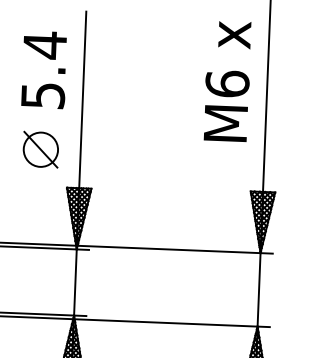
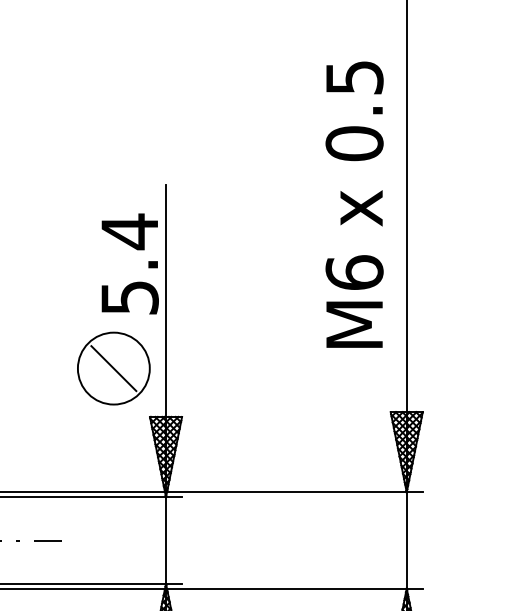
text: (43, 69) -> (129, 263), moved
circle: (40, 149) -> (113, 368), size x1.6

